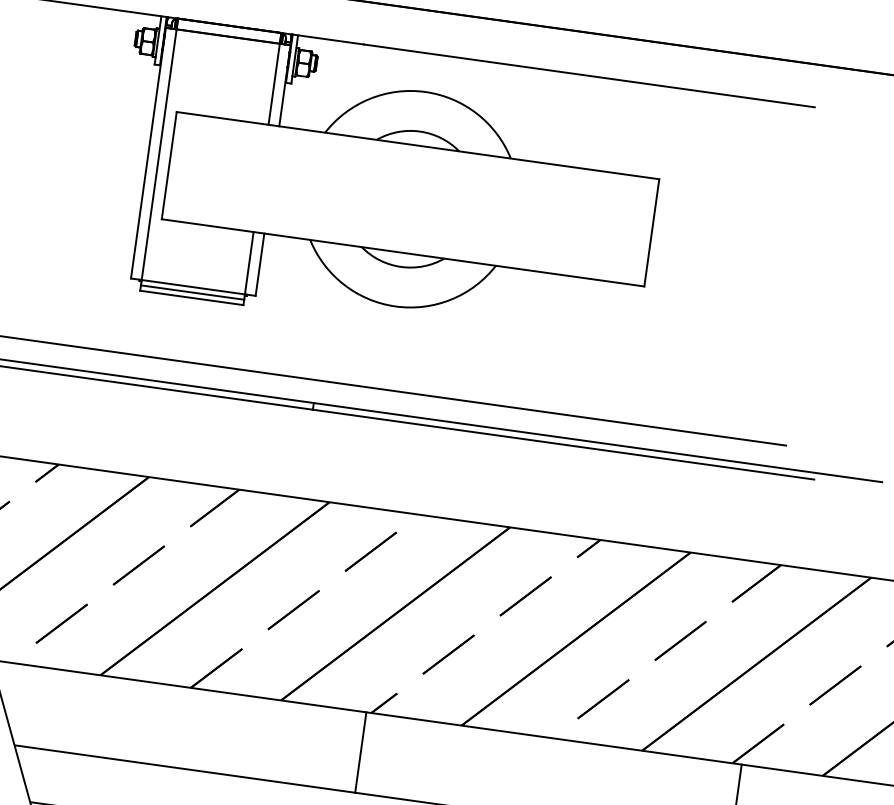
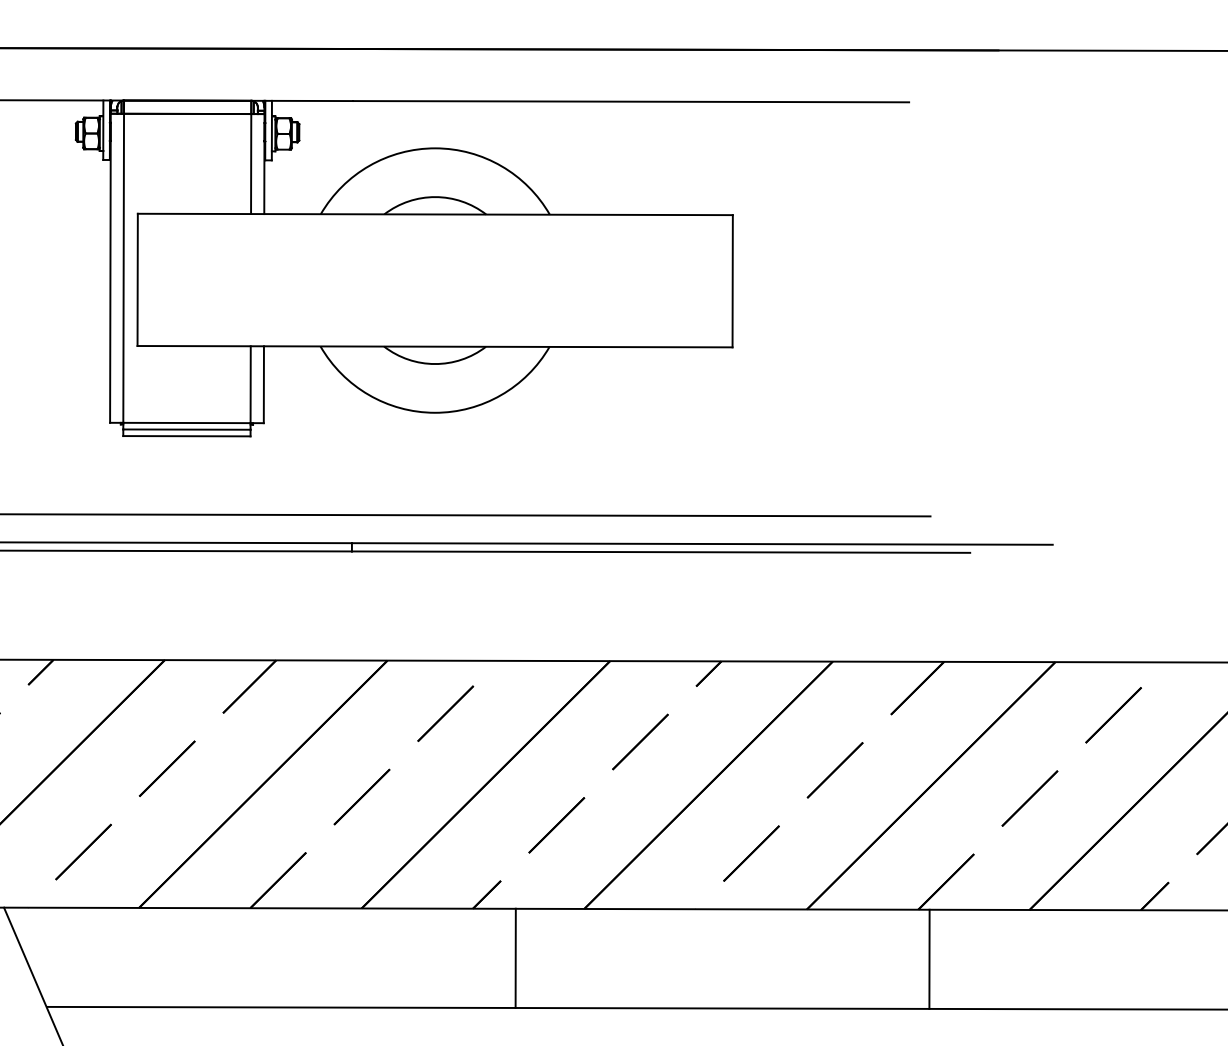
line: (360, 751) -> (515, 957), moved

